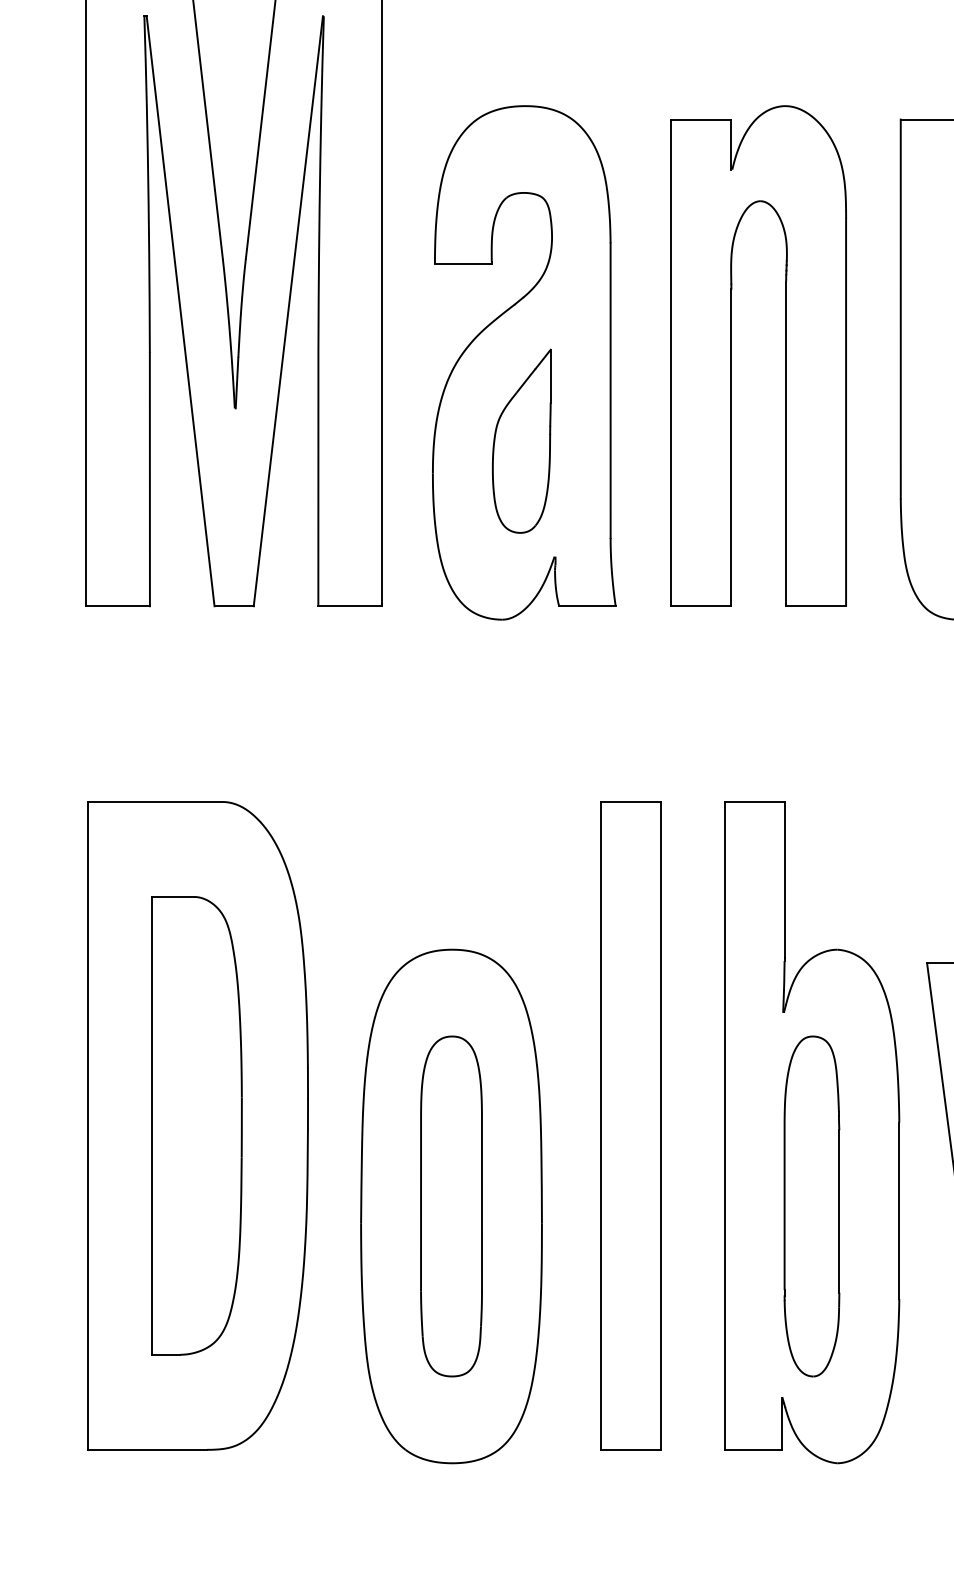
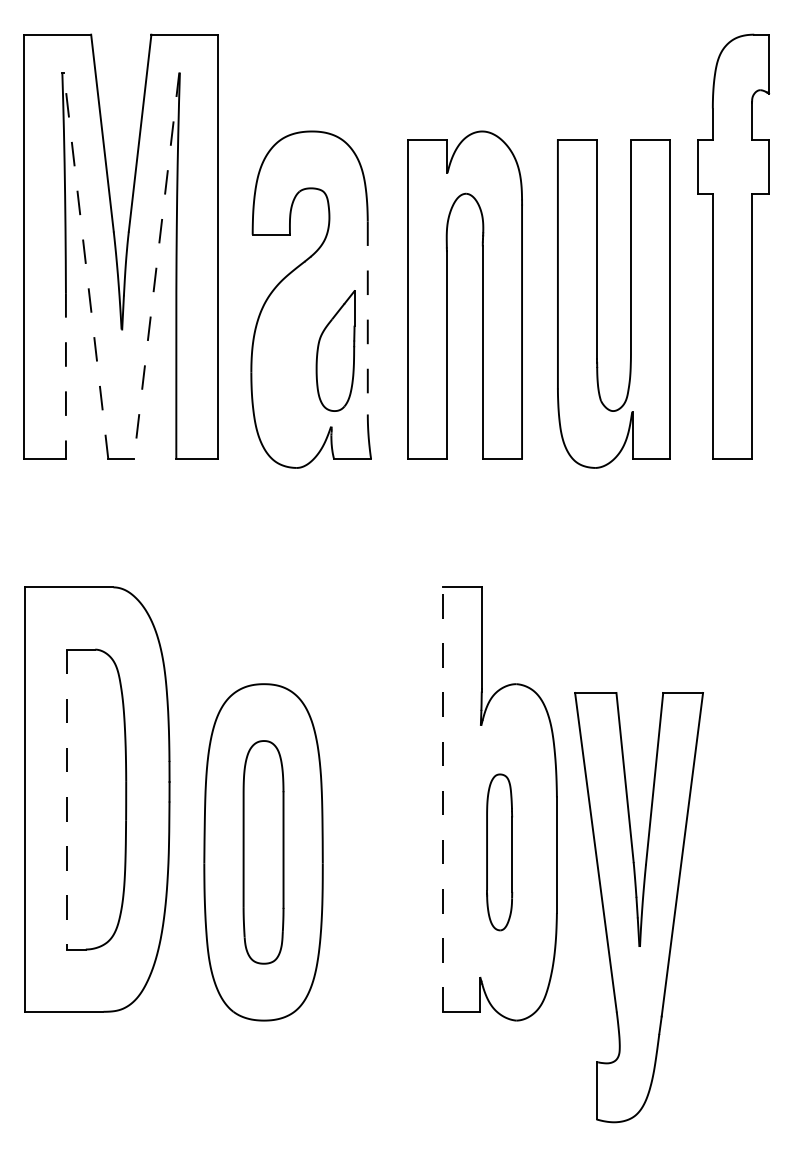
line: (181, 310) -> (86, 265), solid -> dashed
line: (288, 310) -> (156, 265), solid -> dashed
line: (610, 390) -> (367, 317), solid -> dashed
part: (521, 440) -> (335, 350), moved
line: (149, 480) -> (65, 376), solid -> dashed
line: (152, 1125) -> (67, 799), solid -> dashed
part: (630, 1125) -> (380, 799), removed
line: (724, 1125) -> (442, 799), solid -> dashed
part: (811, 1206) -> (499, 852), size x0.7

